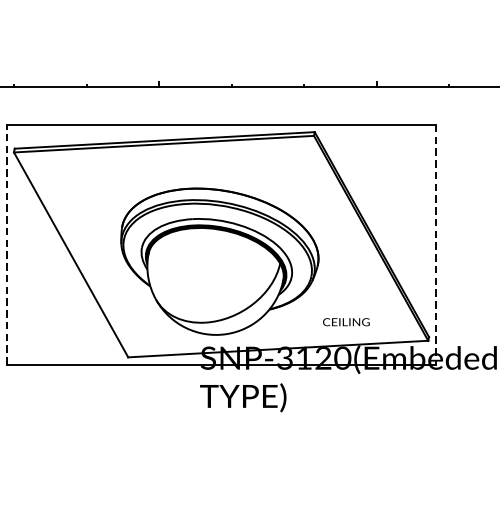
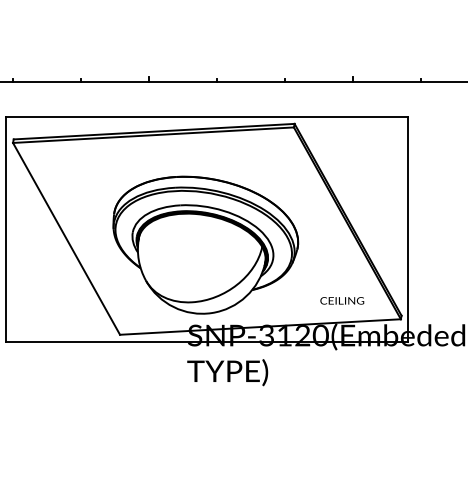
line: (7, 243) -> (6, 228), dashed -> solid
line: (436, 244) -> (408, 229), dashed -> solid
text: (346, 321) -> (342, 300), moved

